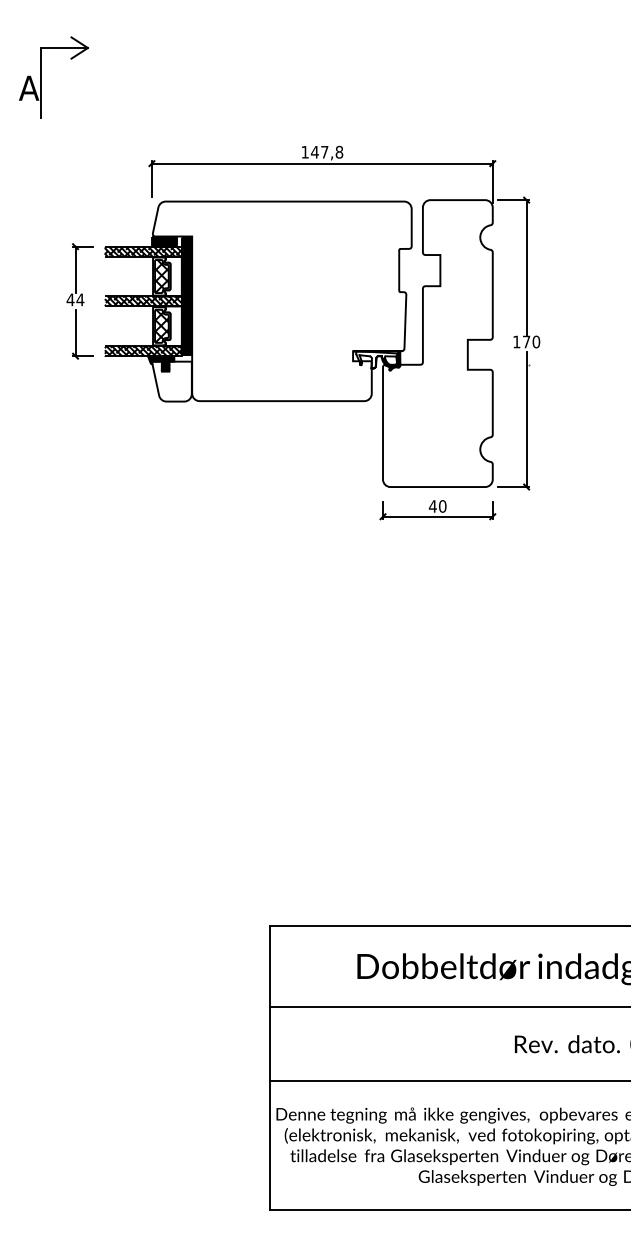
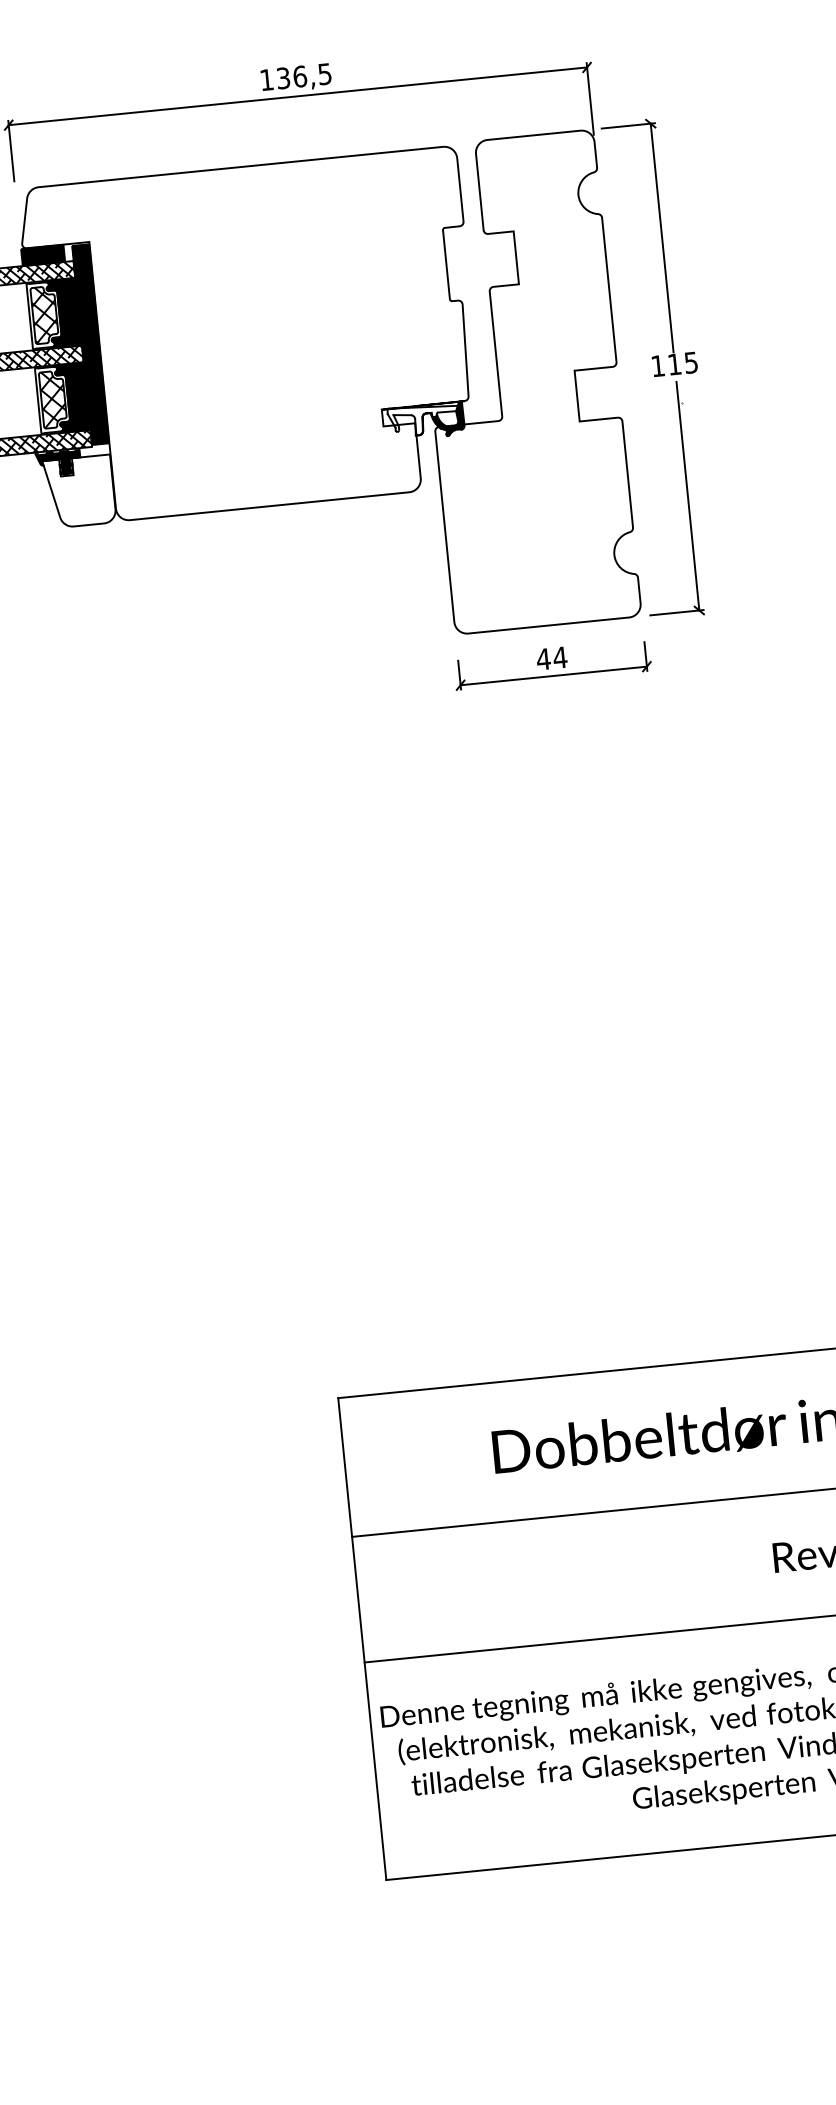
text: (326, 151) -> (302, 75), 147,8 -> 136,5
fill: (172, 276) -> (62, 313), added
fill: (172, 326) -> (71, 398), added
text: (531, 341) -> (682, 362), 170 -> 115
text: (442, 506) -> (559, 657), 40 -> 44

